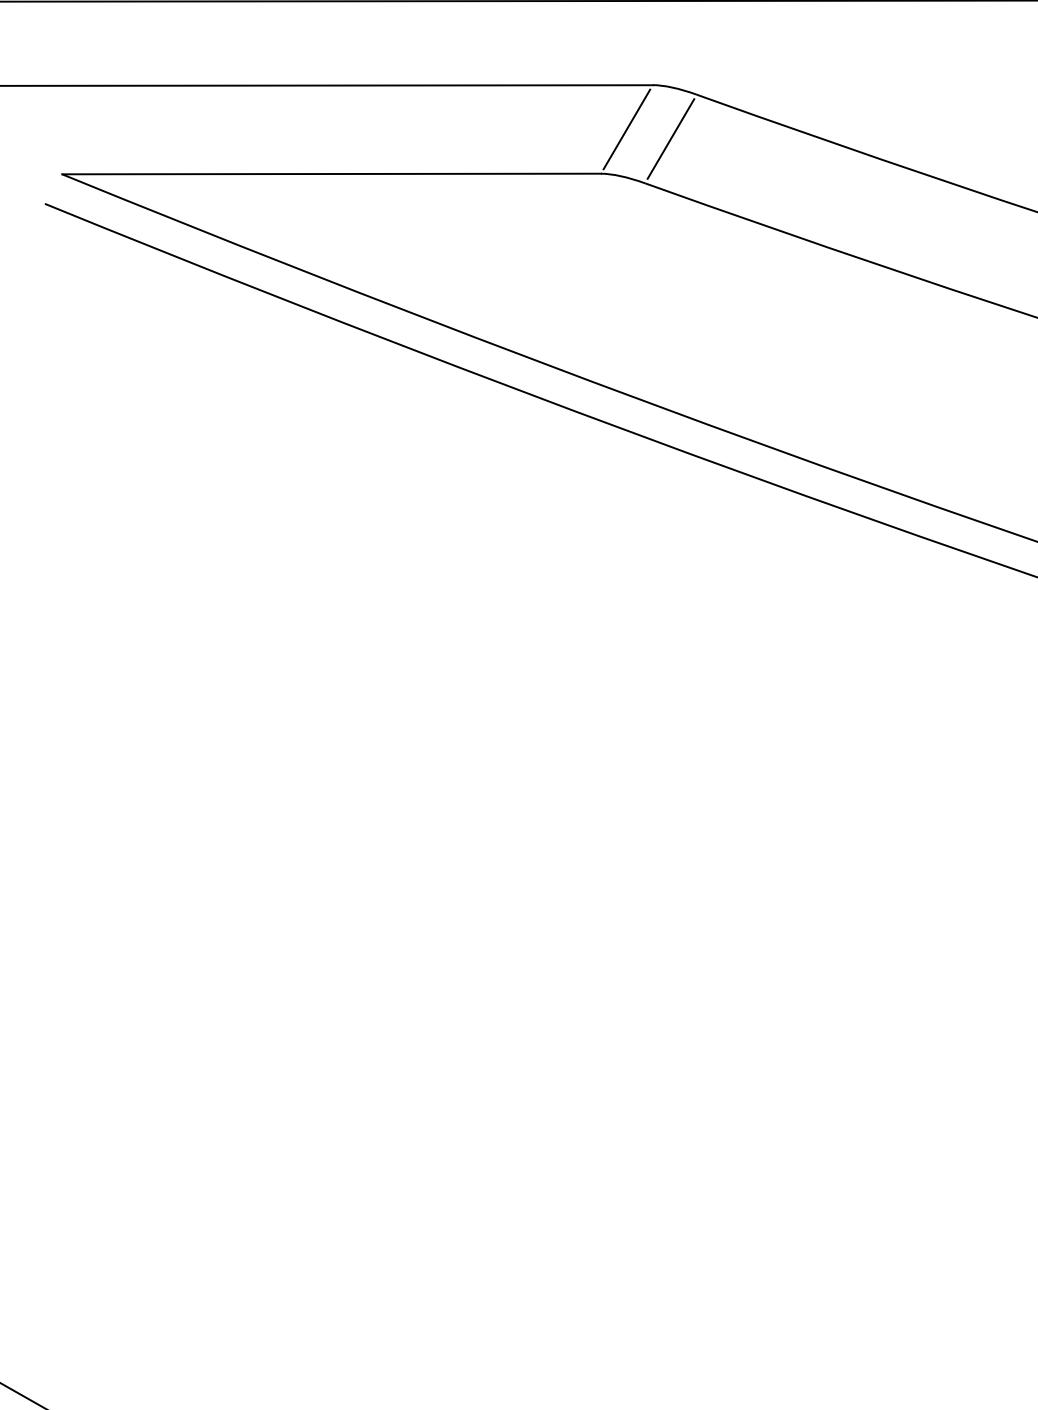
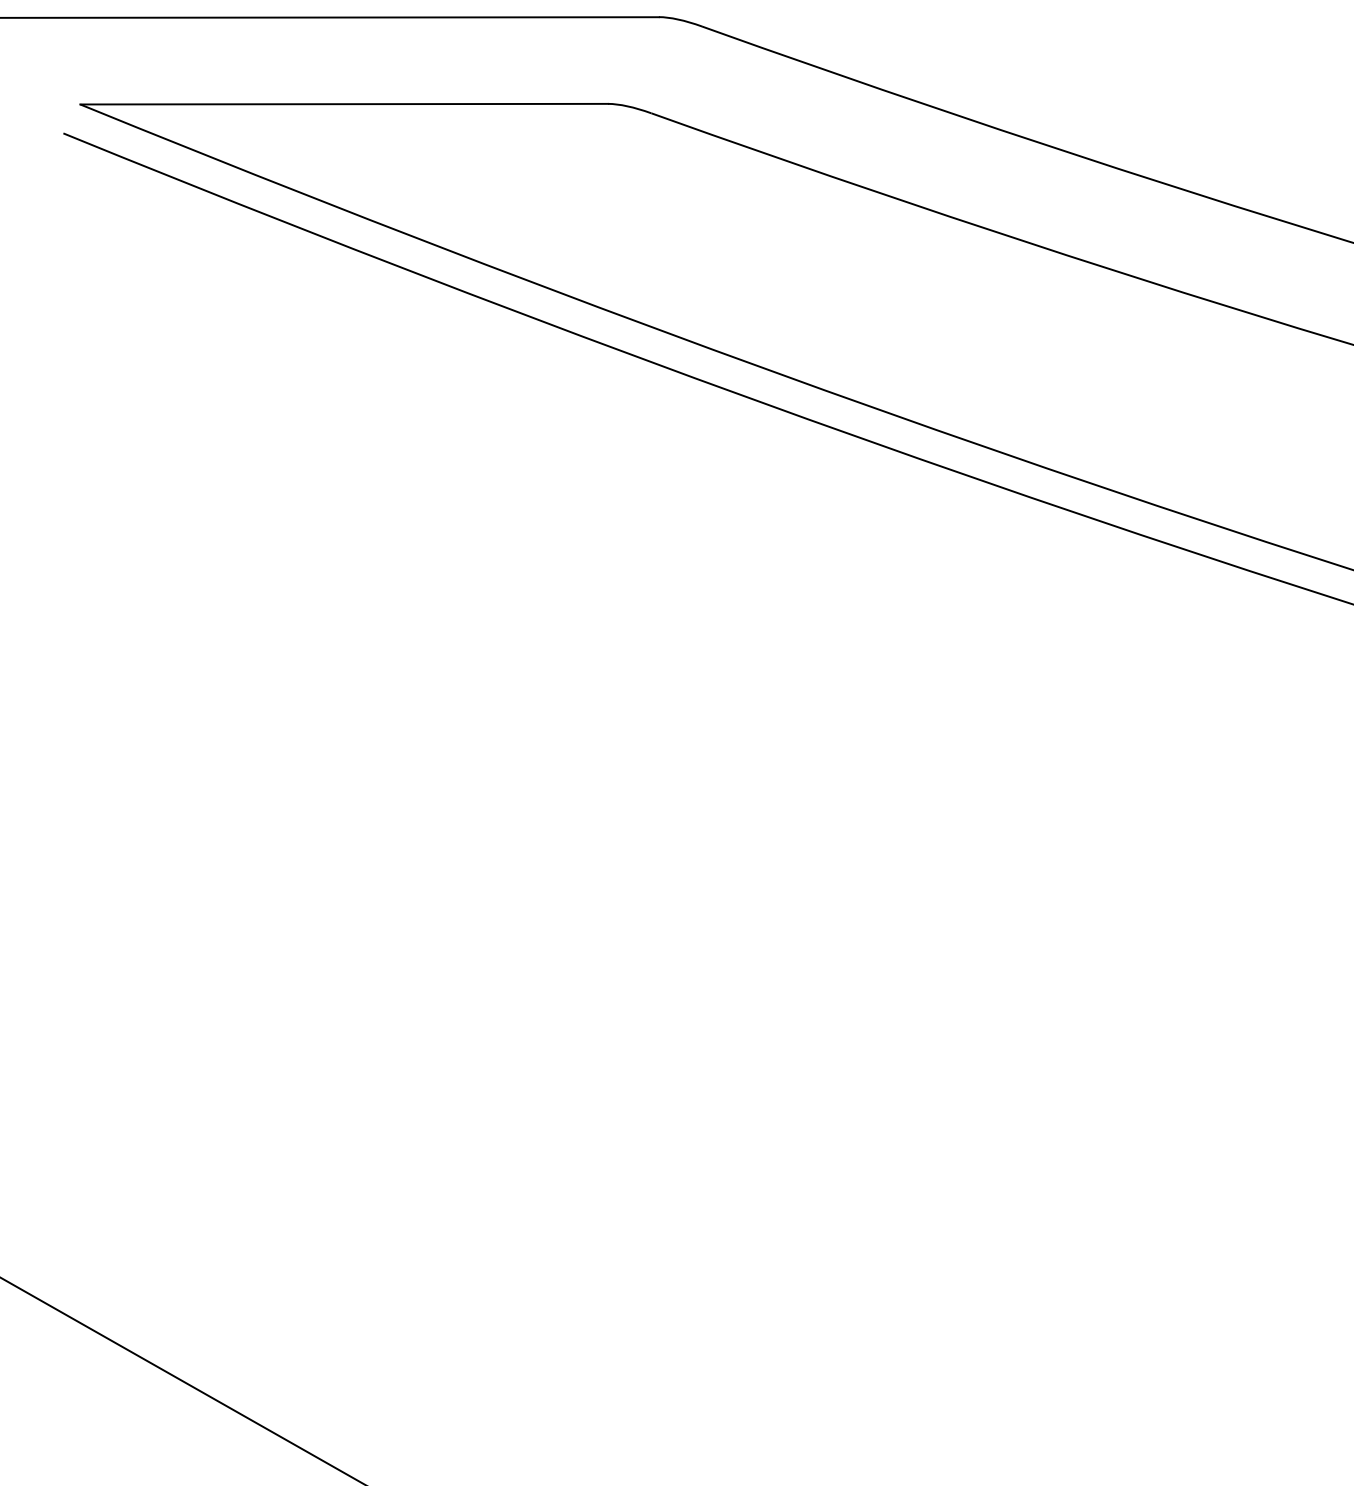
line: (626, 129) -> (633, 60), removed
line: (670, 138) -> (676, 69), removed

